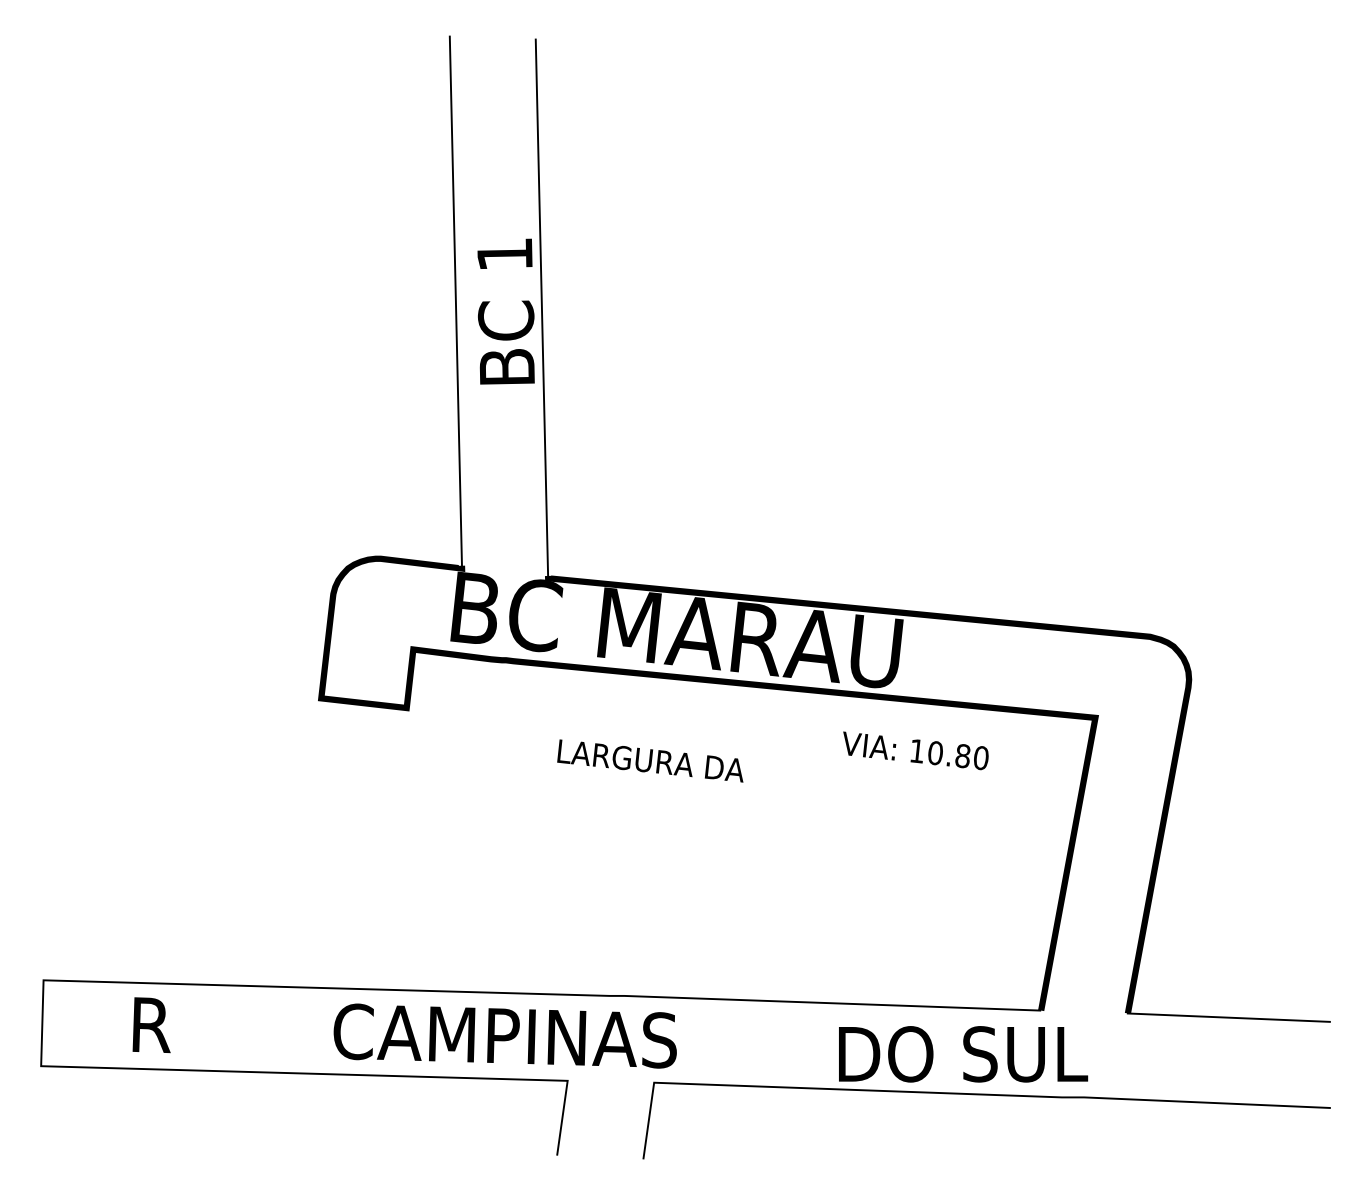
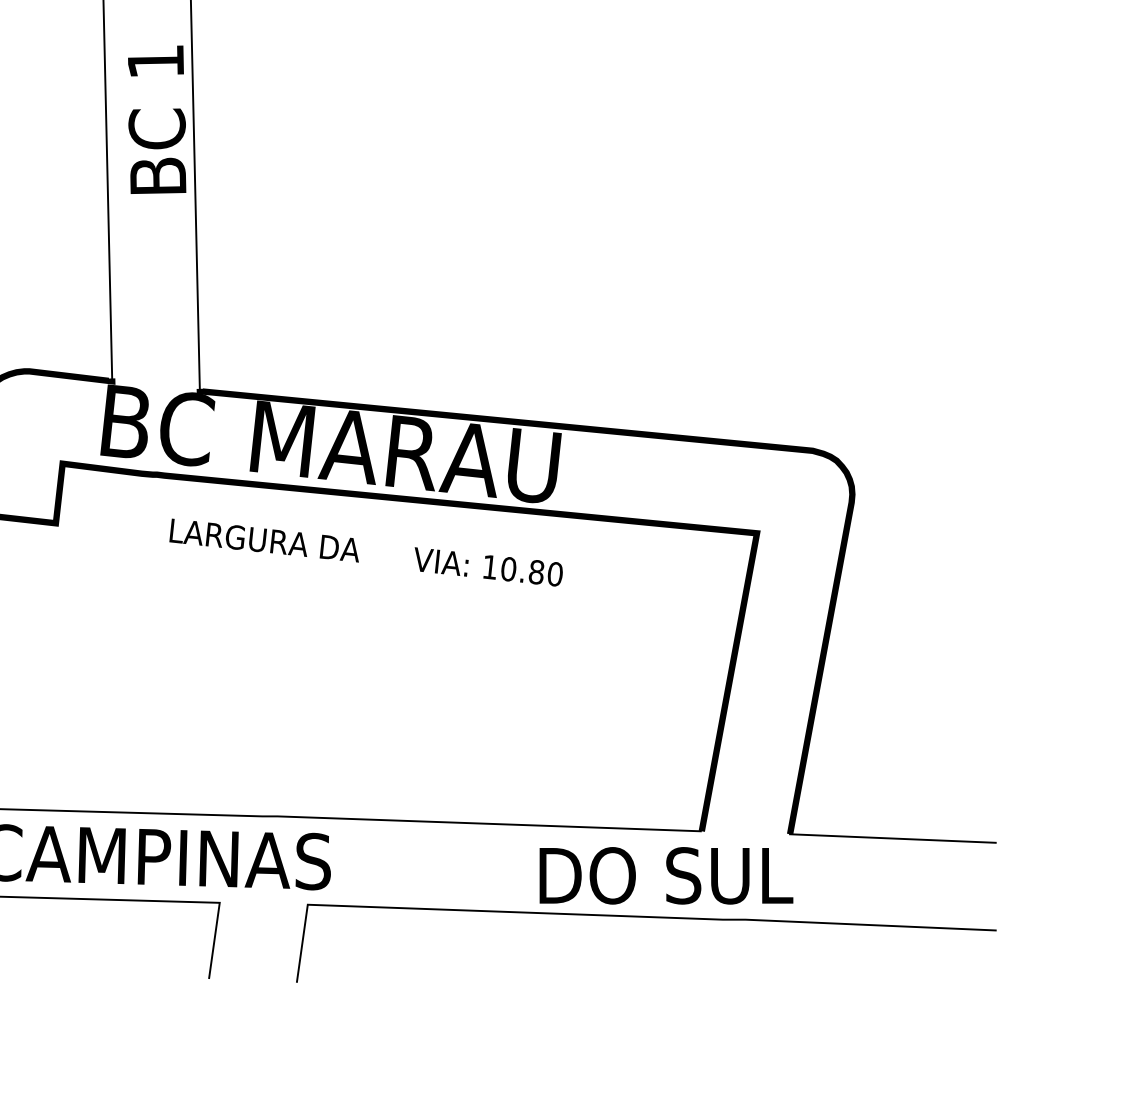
text: (915, 750) -> (488, 566), moved
text: (650, 760) -> (264, 540), moved
text: (963, 1054) -> (666, 876), moved

